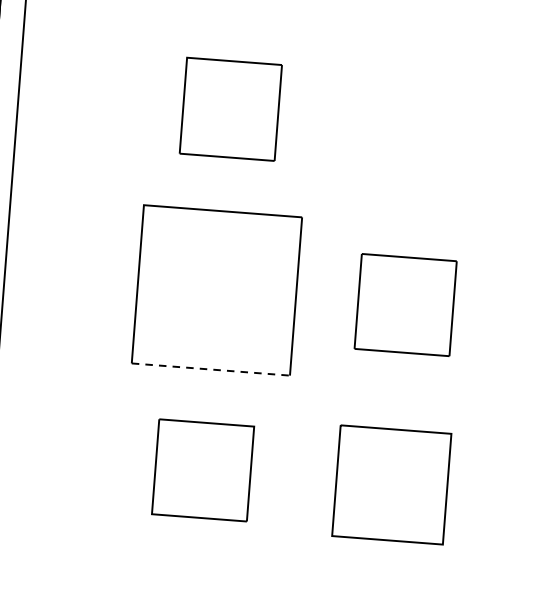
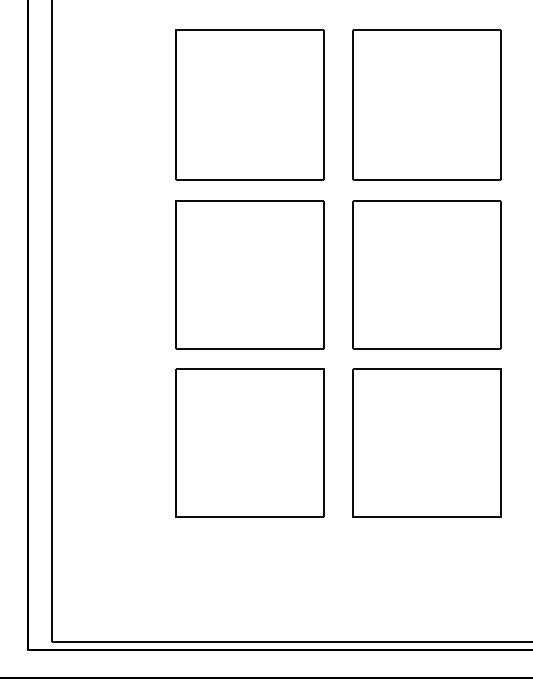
part: (230, 108) -> (249, 104), size x1.67
part: (419, 123) -> (426, 104), added
part: (405, 304) -> (426, 274), size x1.67
line: (211, 369) -> (250, 348), dashed -> solid
part: (202, 469) -> (249, 442), size x1.67
part: (391, 484) -> (426, 442), size x1.43

